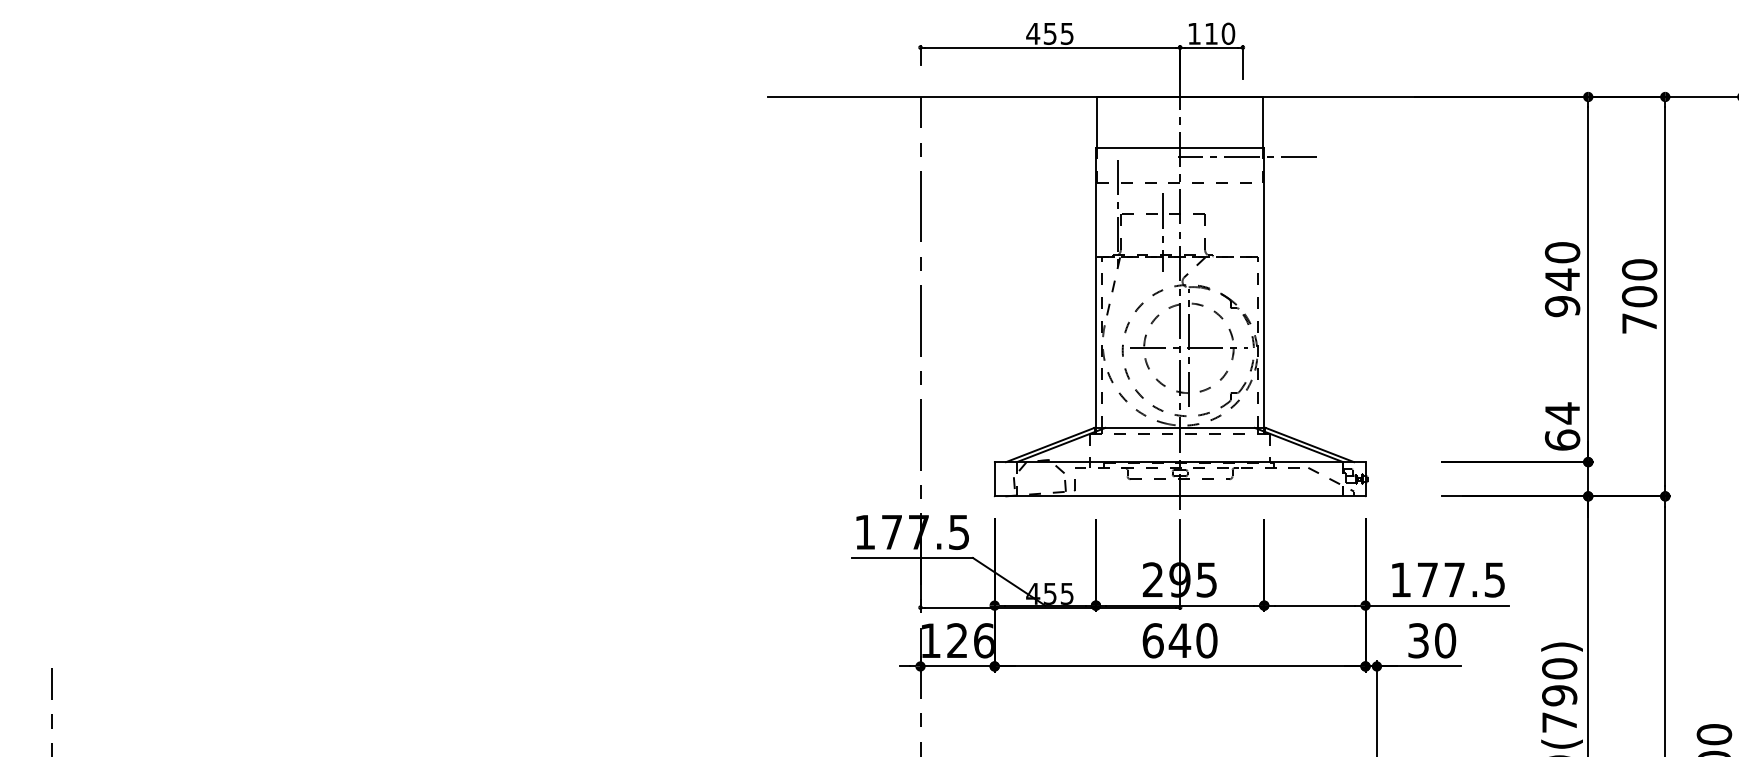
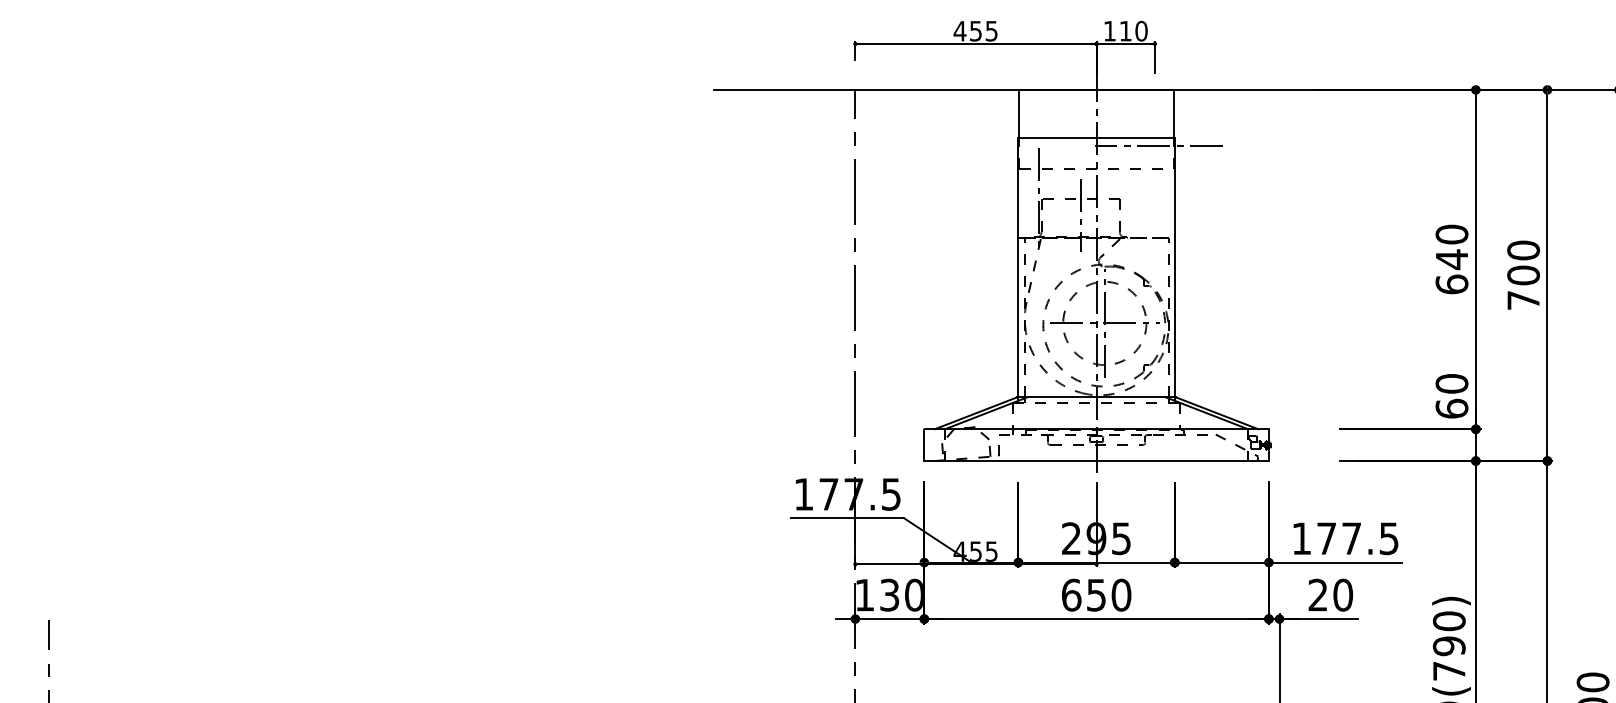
text: (1562, 306) -> (1451, 284), 940 -> 640
text: (1562, 413) -> (1451, 384), 64 -> 60
text: (970, 640) -> (901, 594), 126 -> 130
text: (1179, 640) -> (1096, 594), 640 -> 650
text: (1418, 640) -> (1318, 594), 30 -> 20

